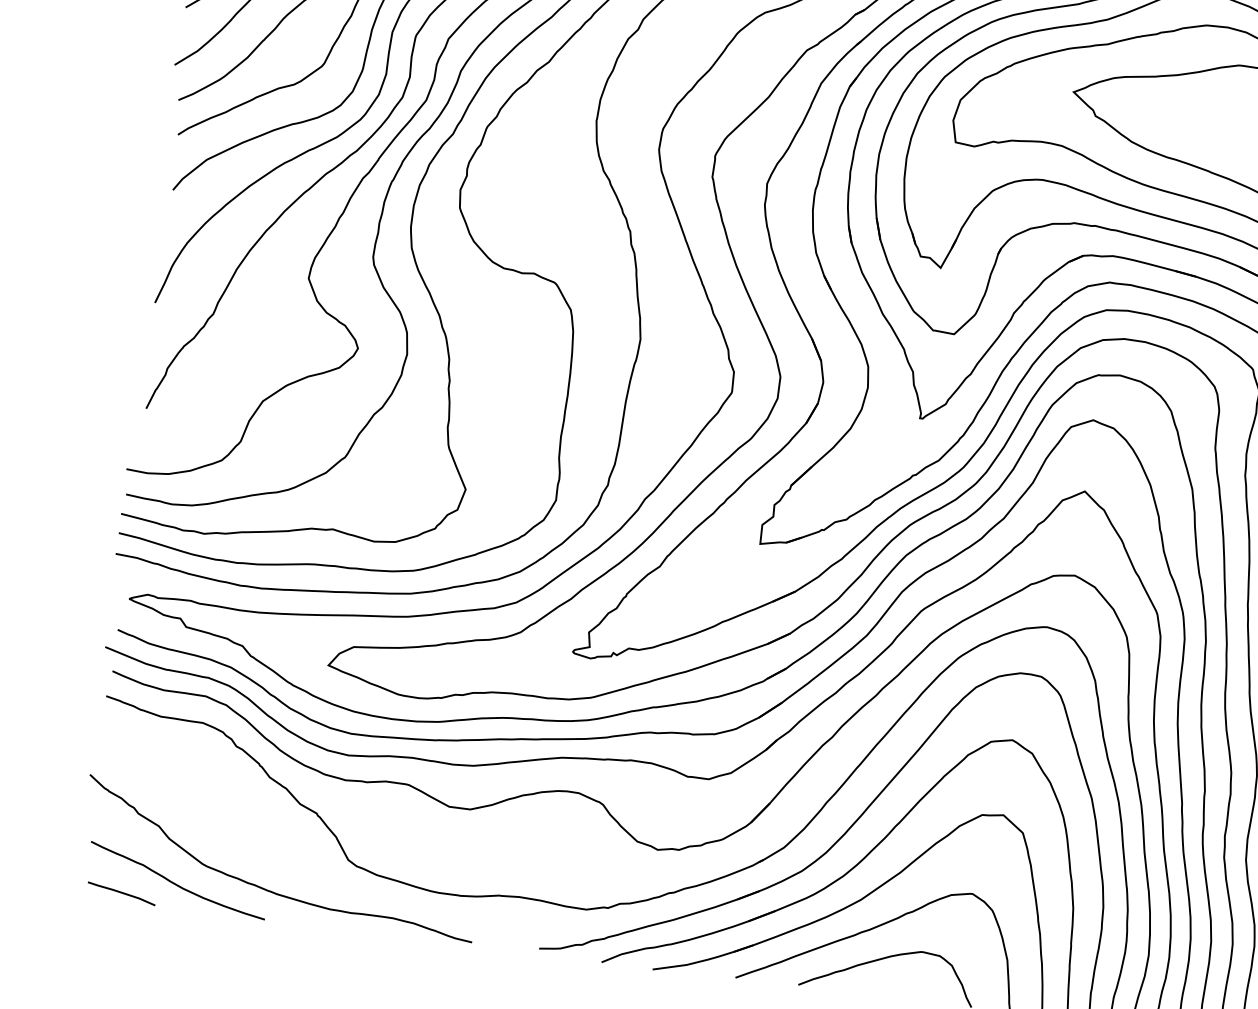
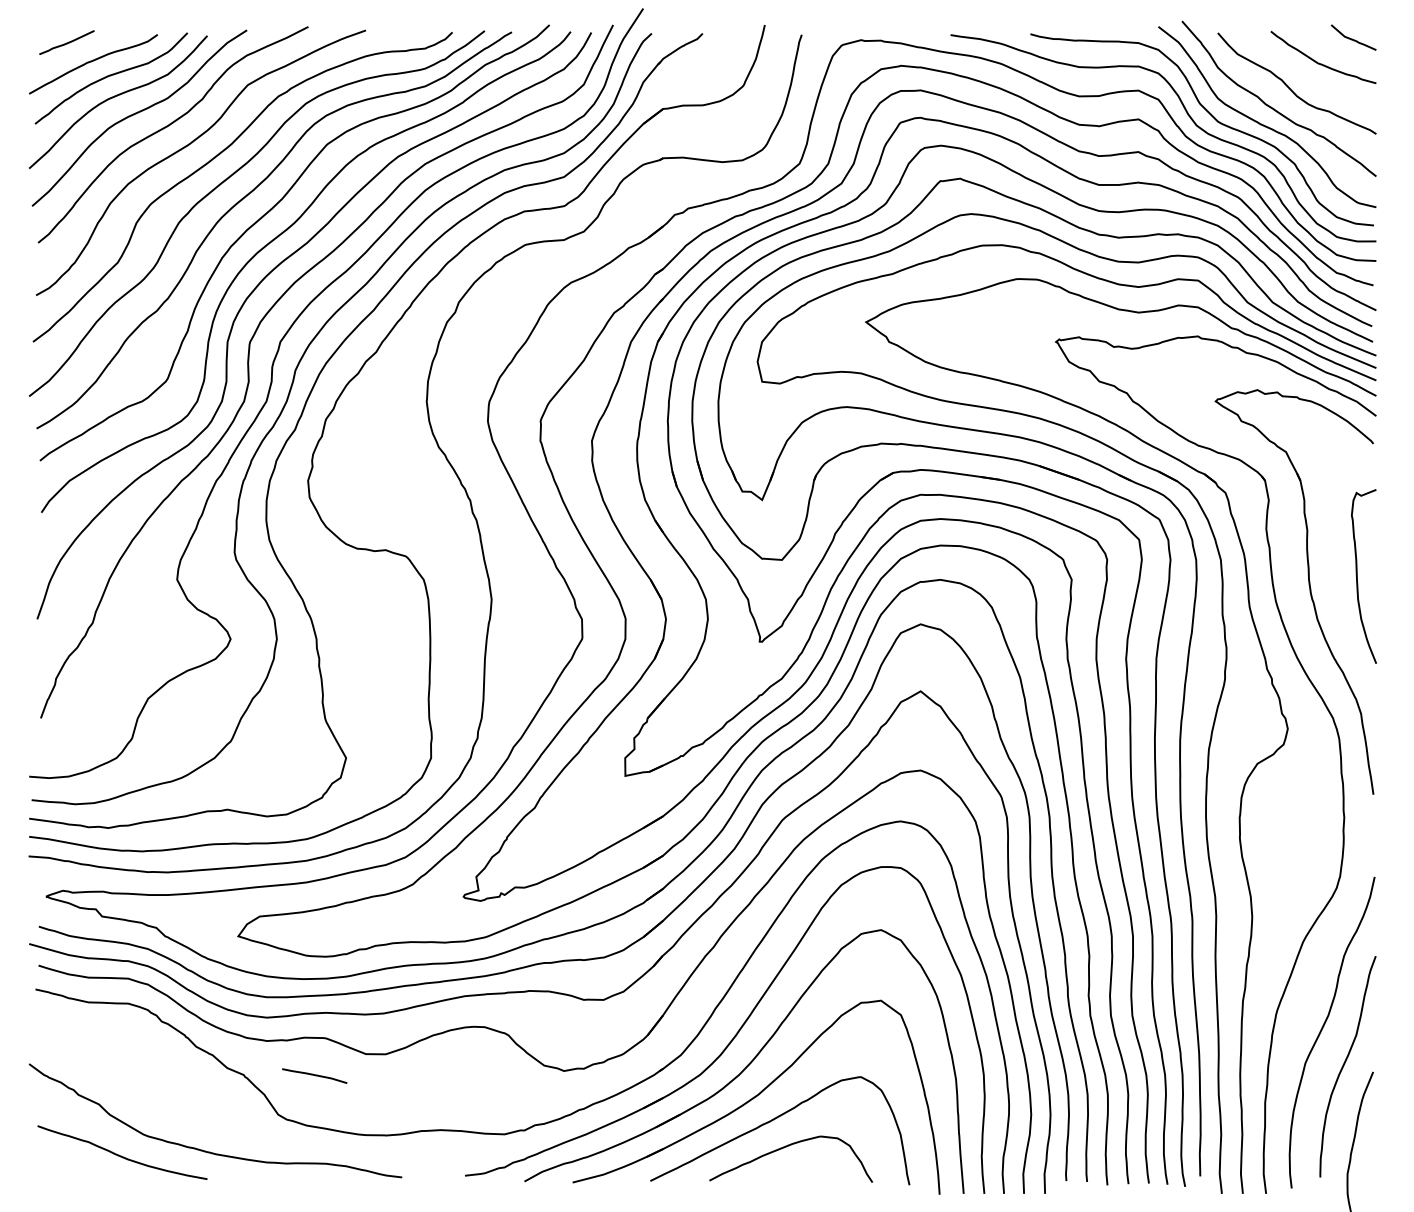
line: (121, 893) -> (314, 1075), moved

